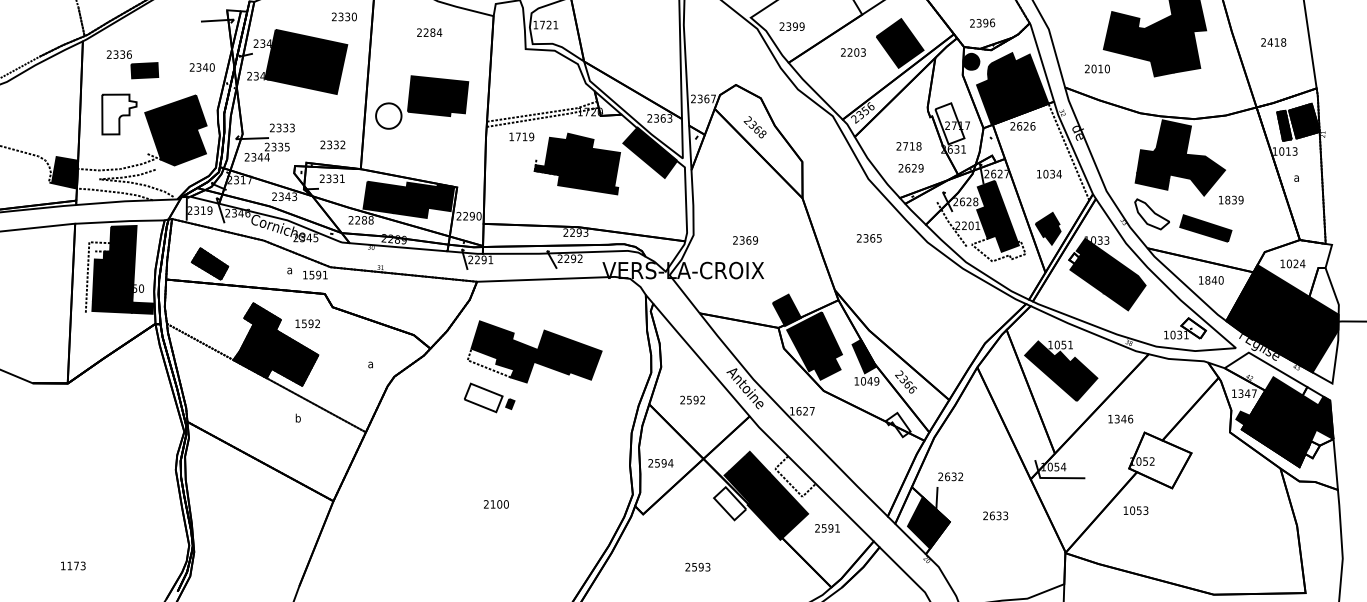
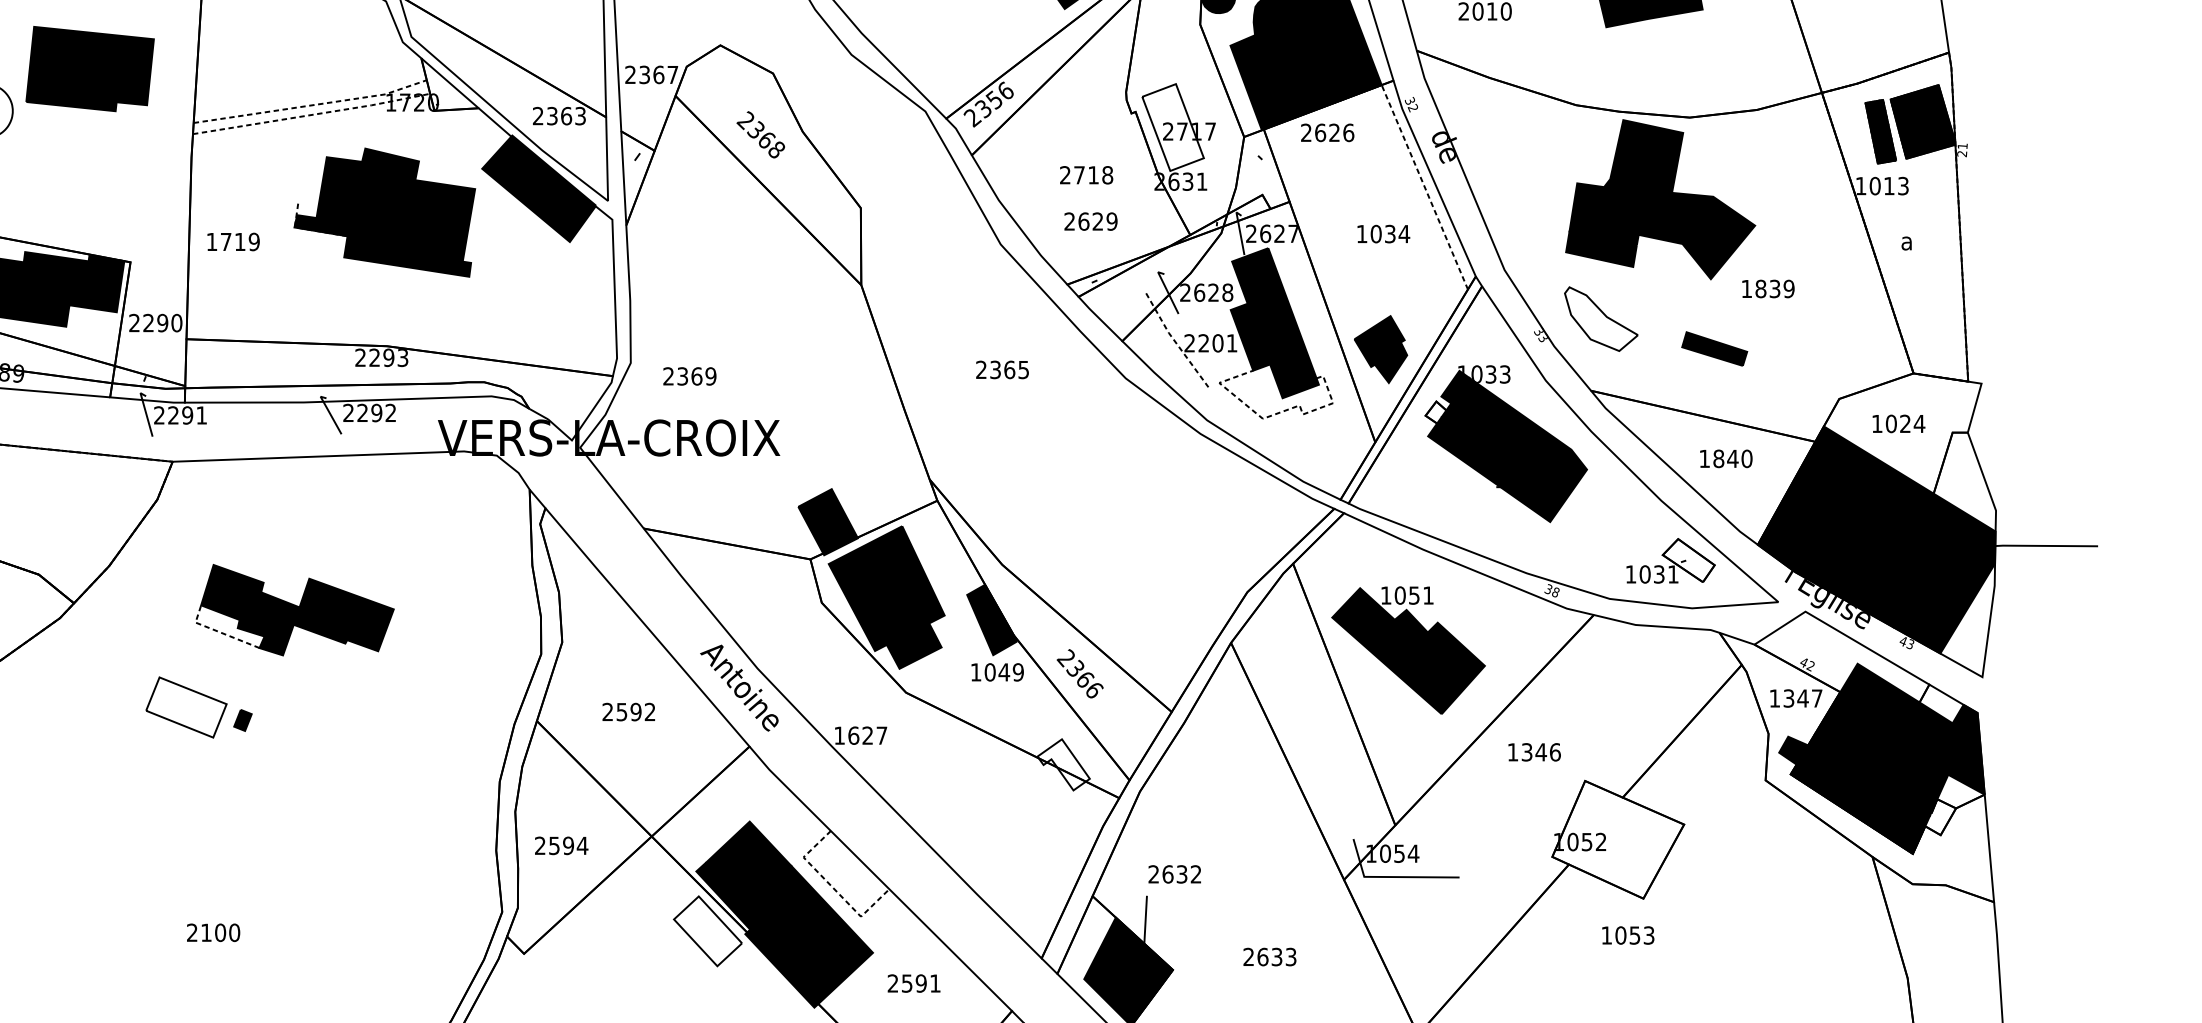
text: (521, 136) -> (232, 241), moved
part: (1205, 228) -> (1713, 349), size x0.6
text: (745, 240) -> (689, 376), moved
part: (534, 351) -> (294, 609), size x0.7
text: (1135, 510) -> (1627, 935), moved

